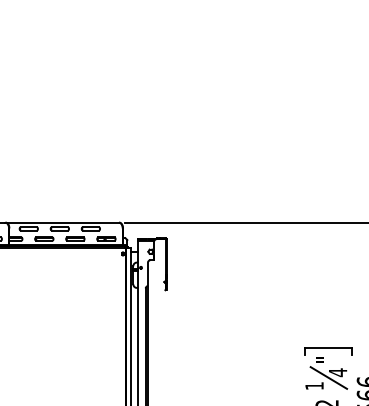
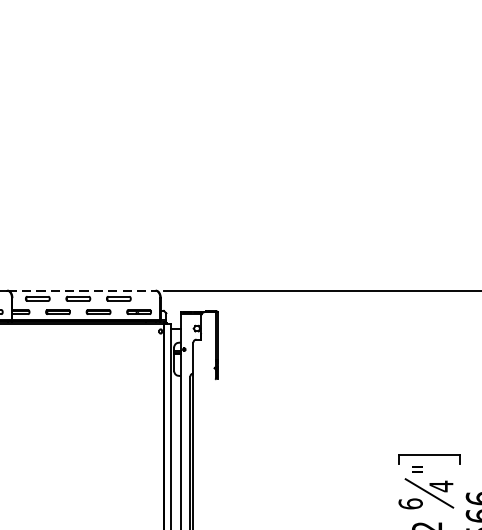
line: (62, 222) -> (81, 290), solid -> dashed
text: (314, 385) -> (410, 503), 1 -> 6

